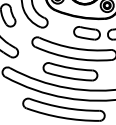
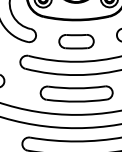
part: (86, 33) -> (75, 41), moved

